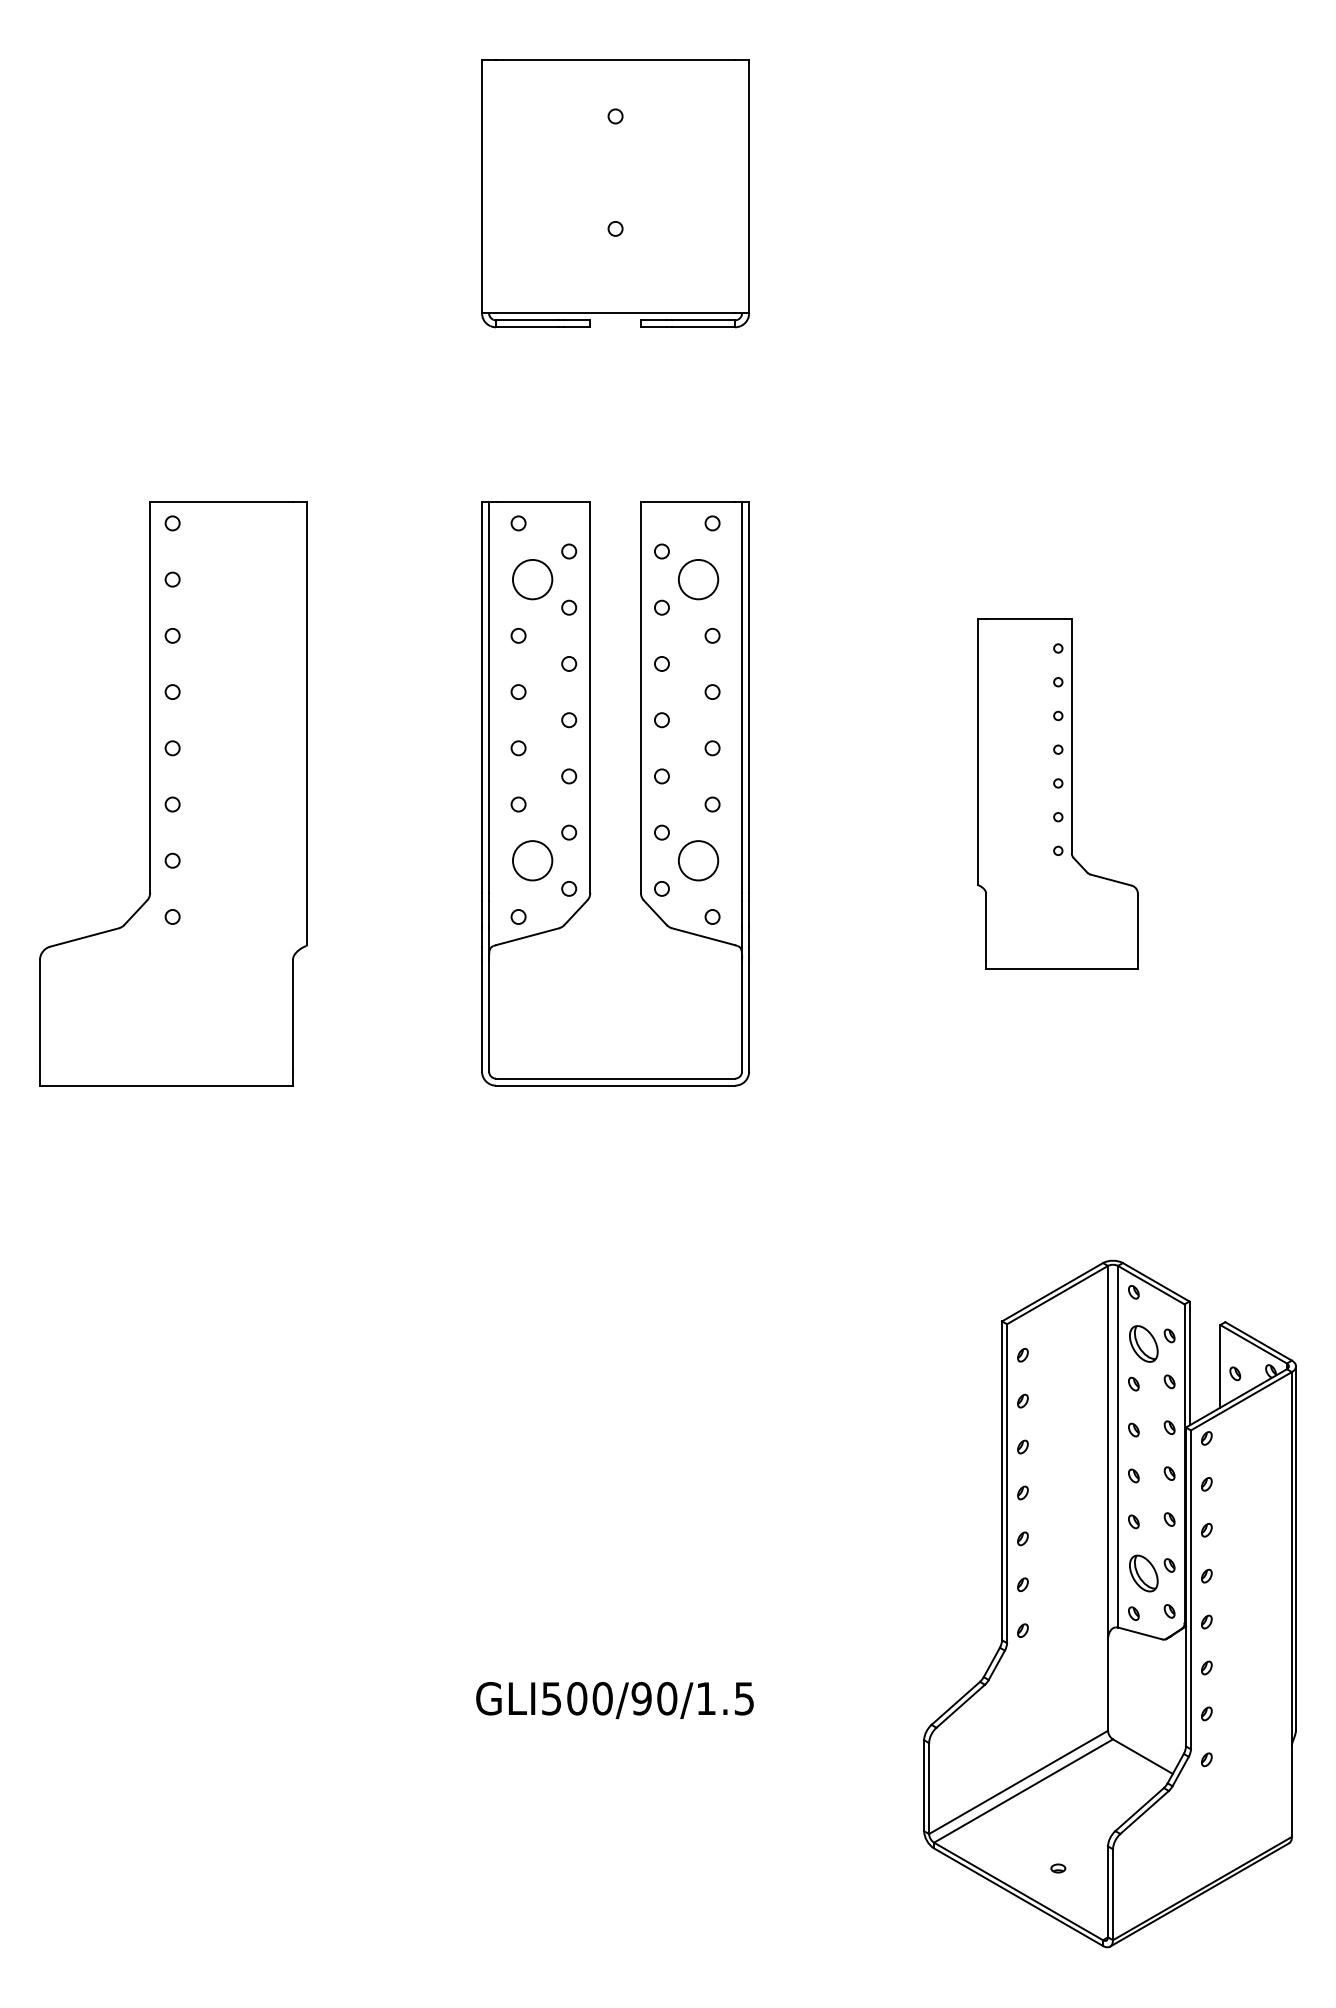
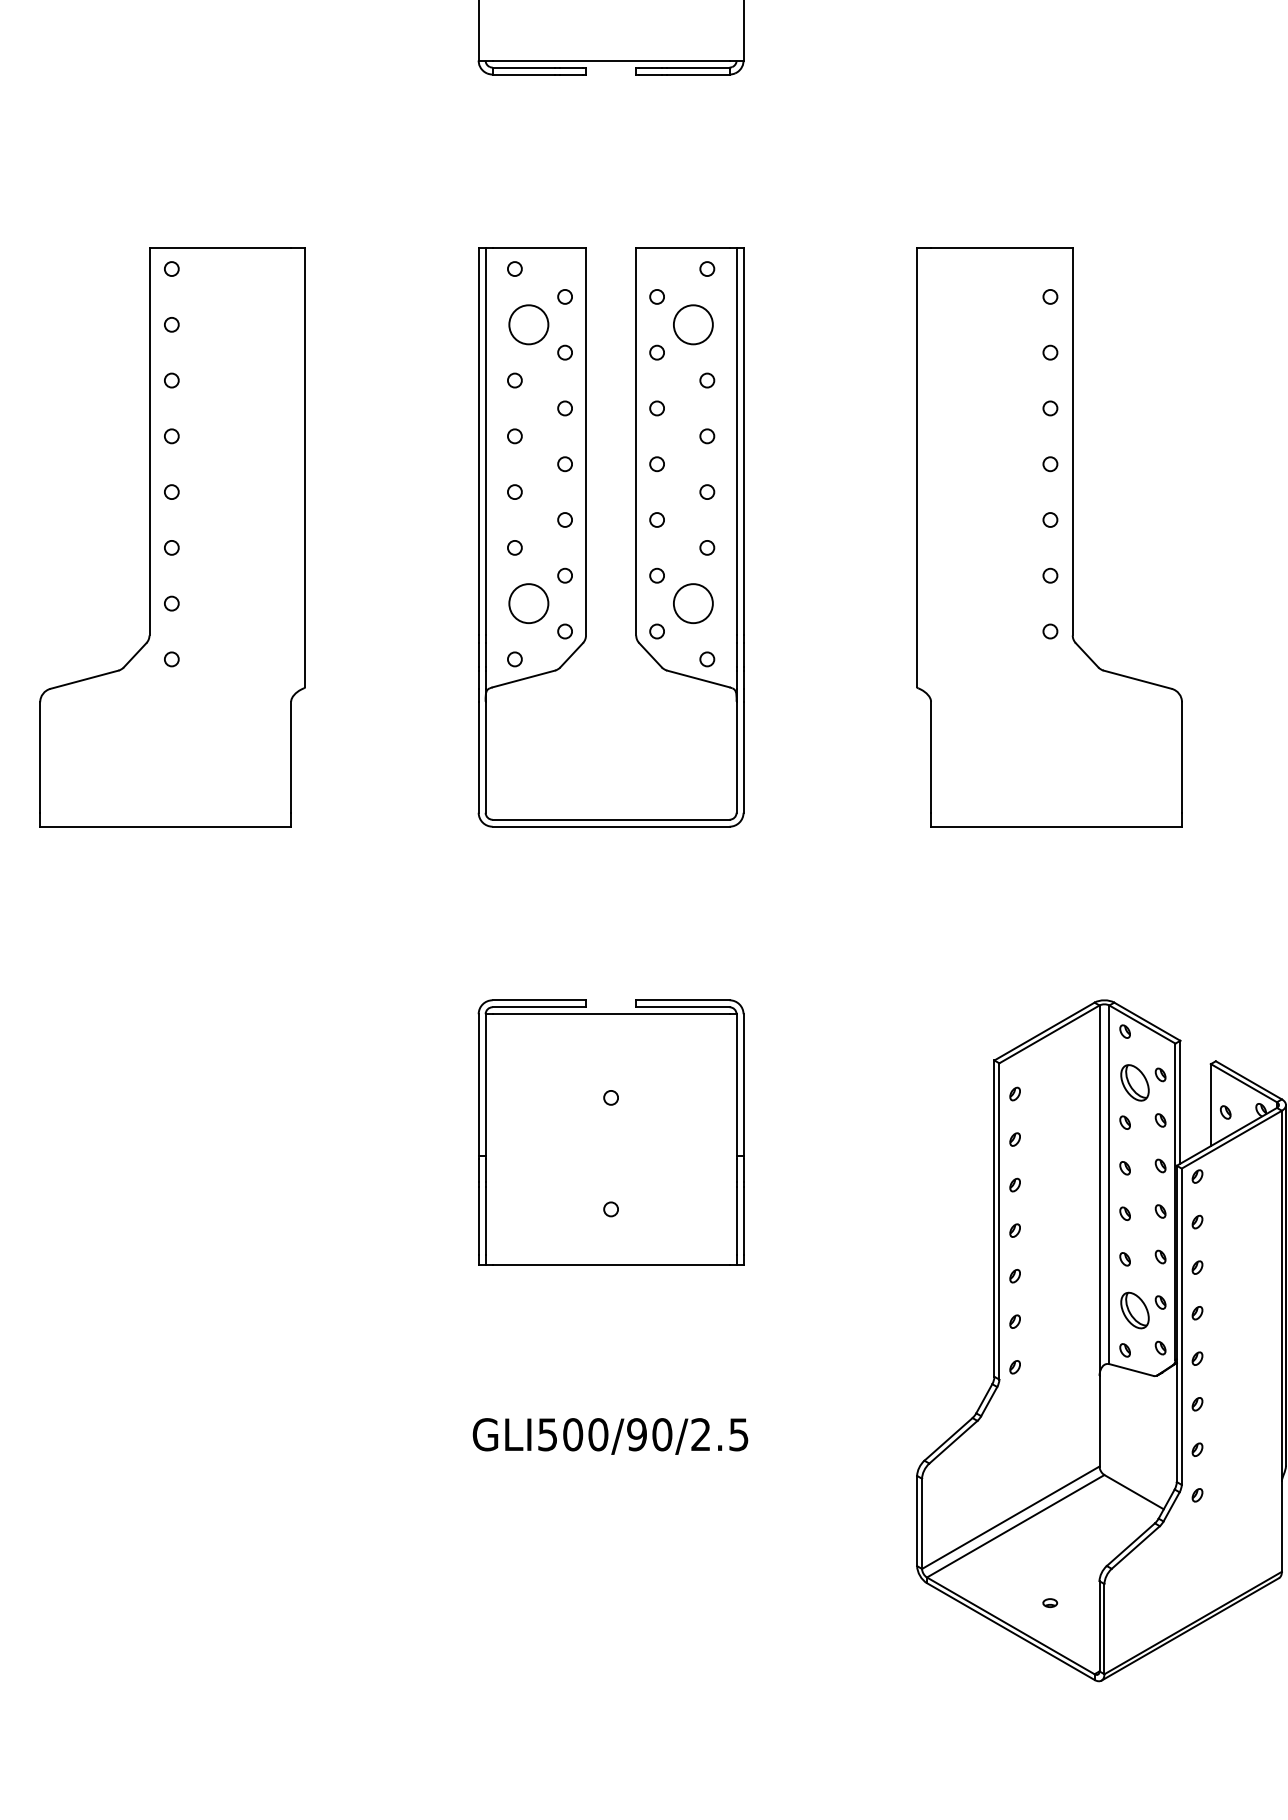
part: (1057, 793) -> (1049, 536), size x1.67
part: (615, 1393) -> (611, 1132), added
text: (705, 1698) -> (700, 1434), GLI500/90/1.5 -> GLI500/90/2.5

